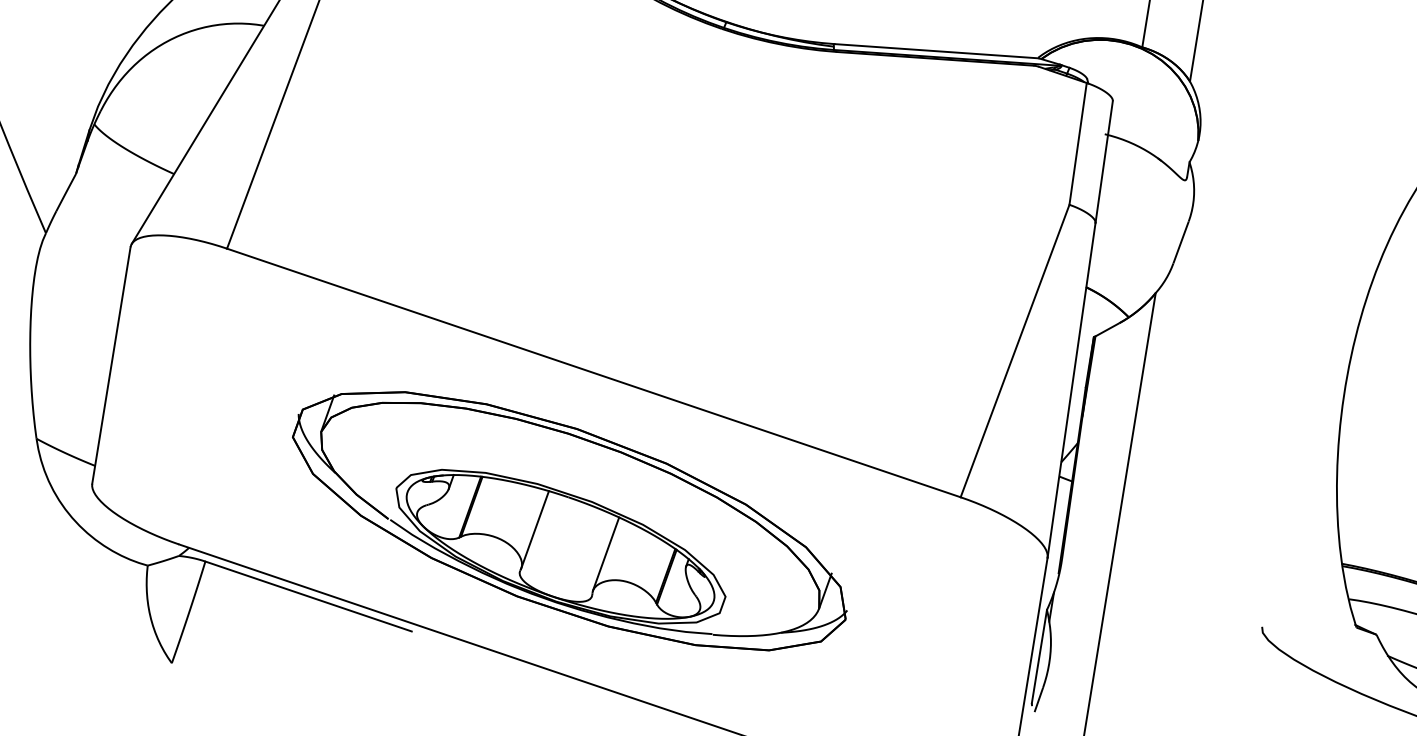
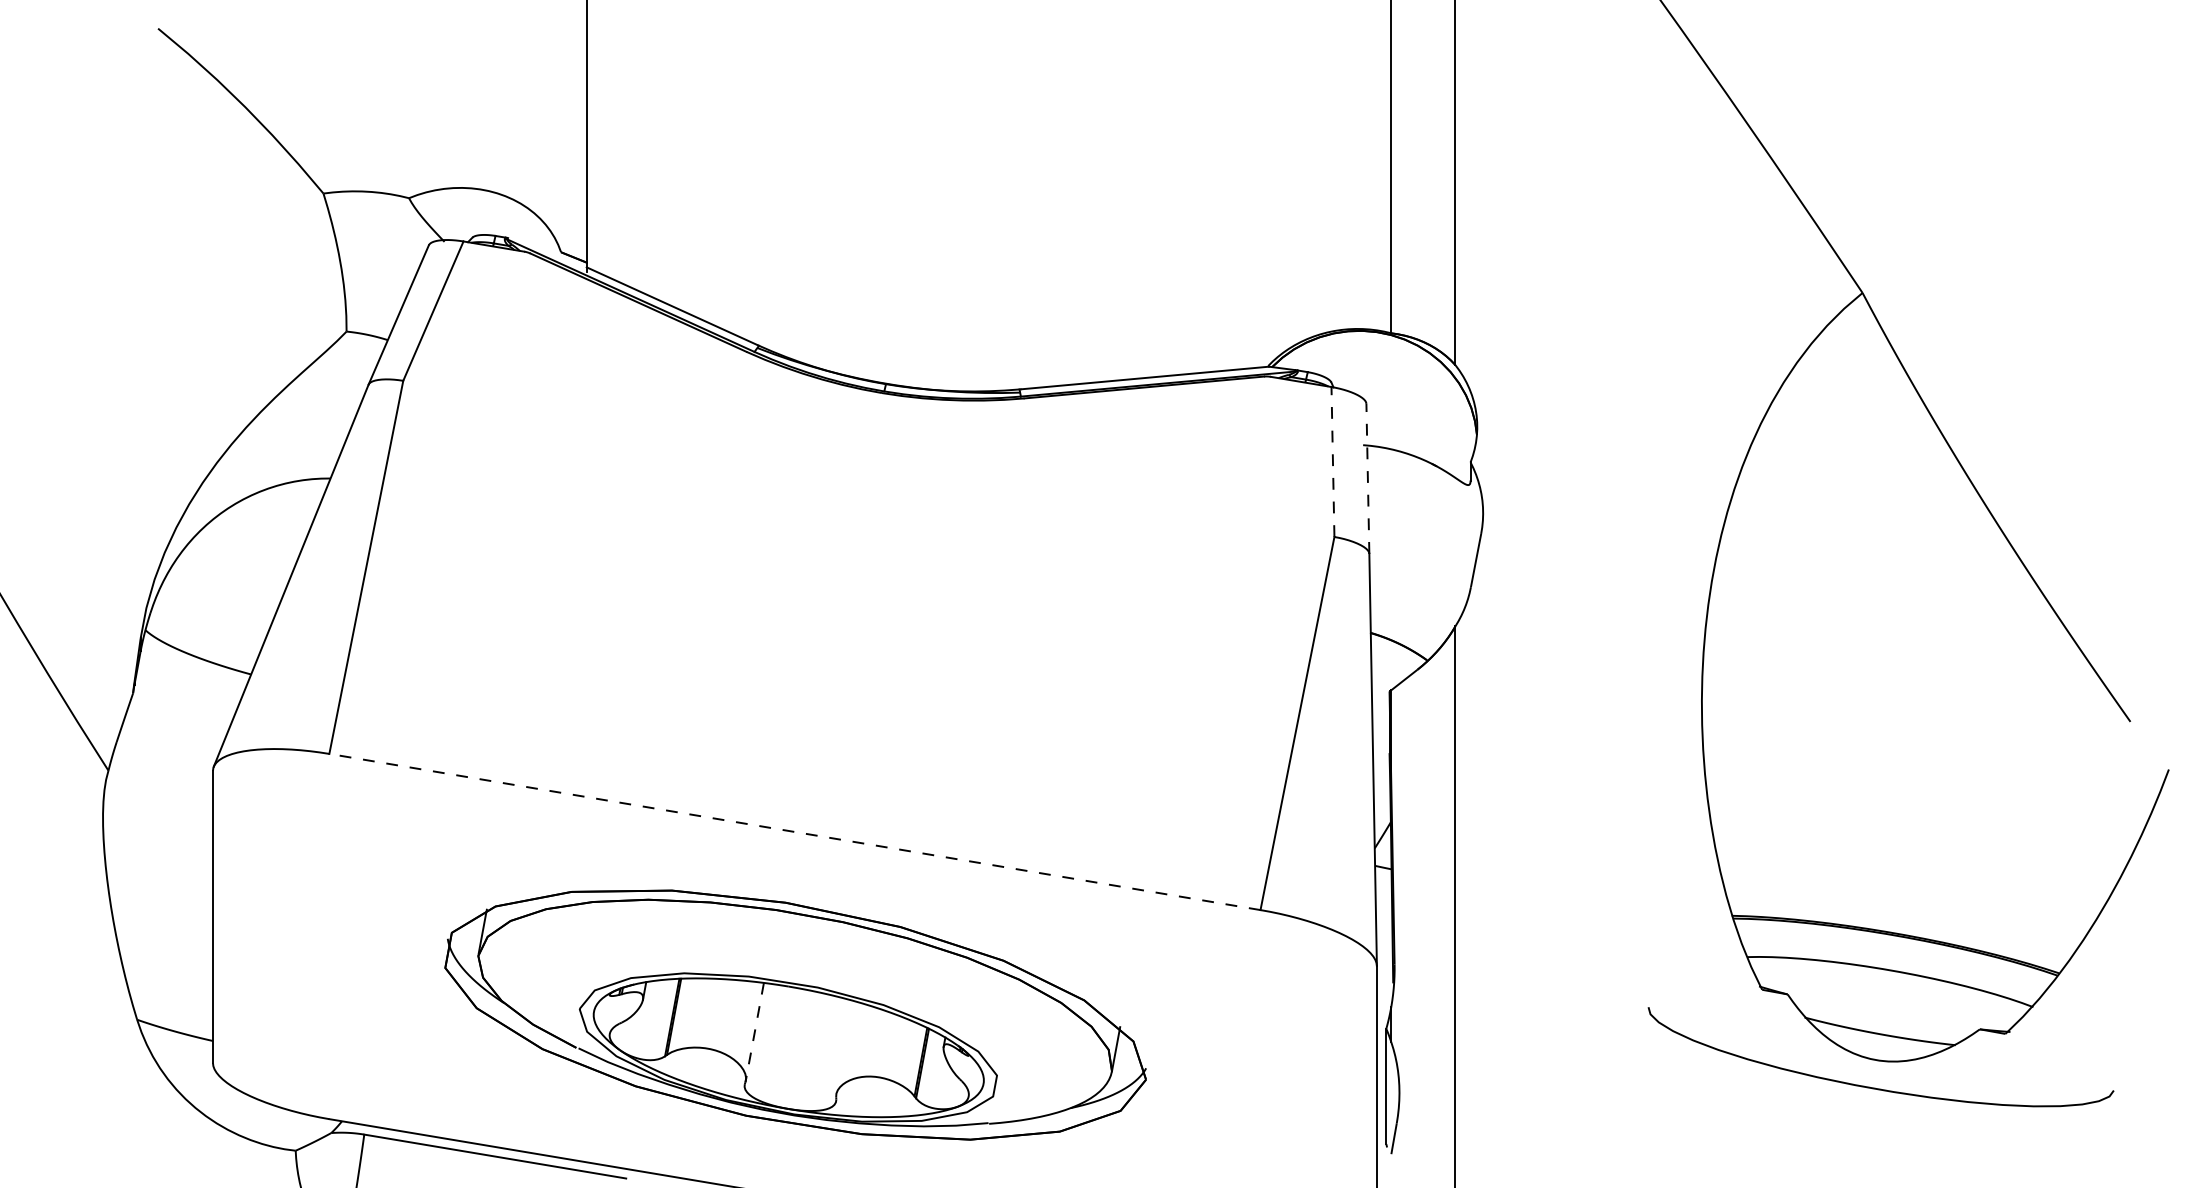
line: (1077, 143) -> (1332, 461), solid -> dashed
line: (1103, 161) -> (1367, 478), solid -> dashed
line: (593, 372) -> (794, 831), solid -> dashed
line: (534, 530) -> (754, 1033), solid -> dashed
line: (605, 554) -> (844, 1047), removed

